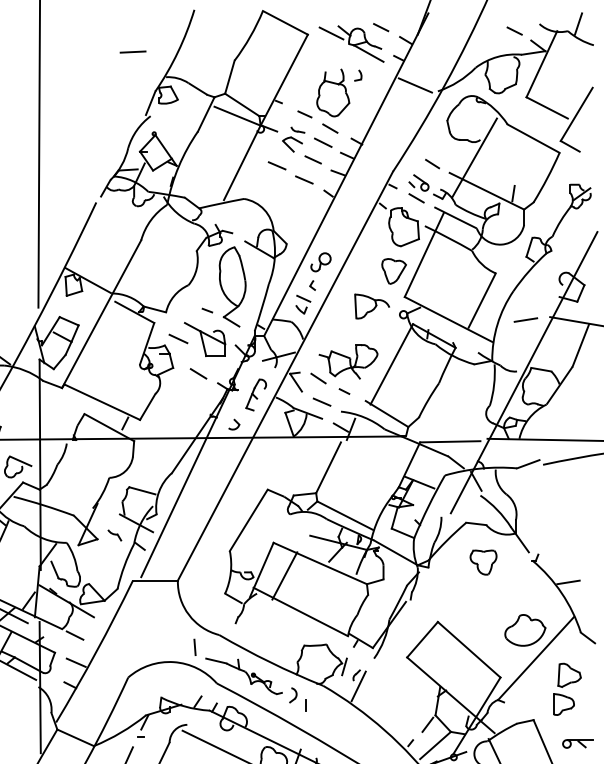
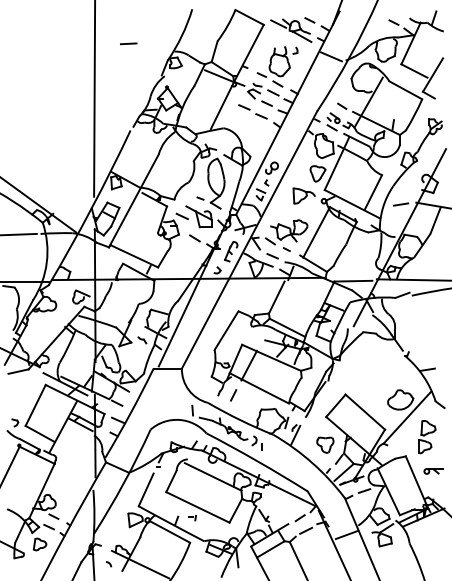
line: (132, 51) -> (128, 43), moved
part: (483, 561) -> (325, 444), moved
line: (259, 623) -> (233, 395), added

